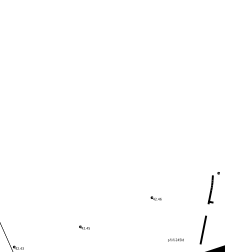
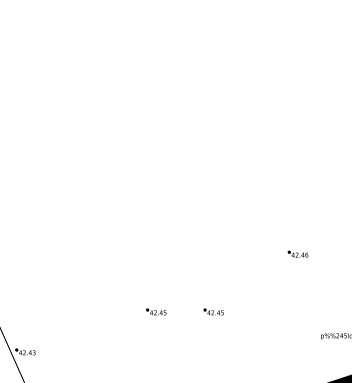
part: (113, 227) -> (213, 311), added

